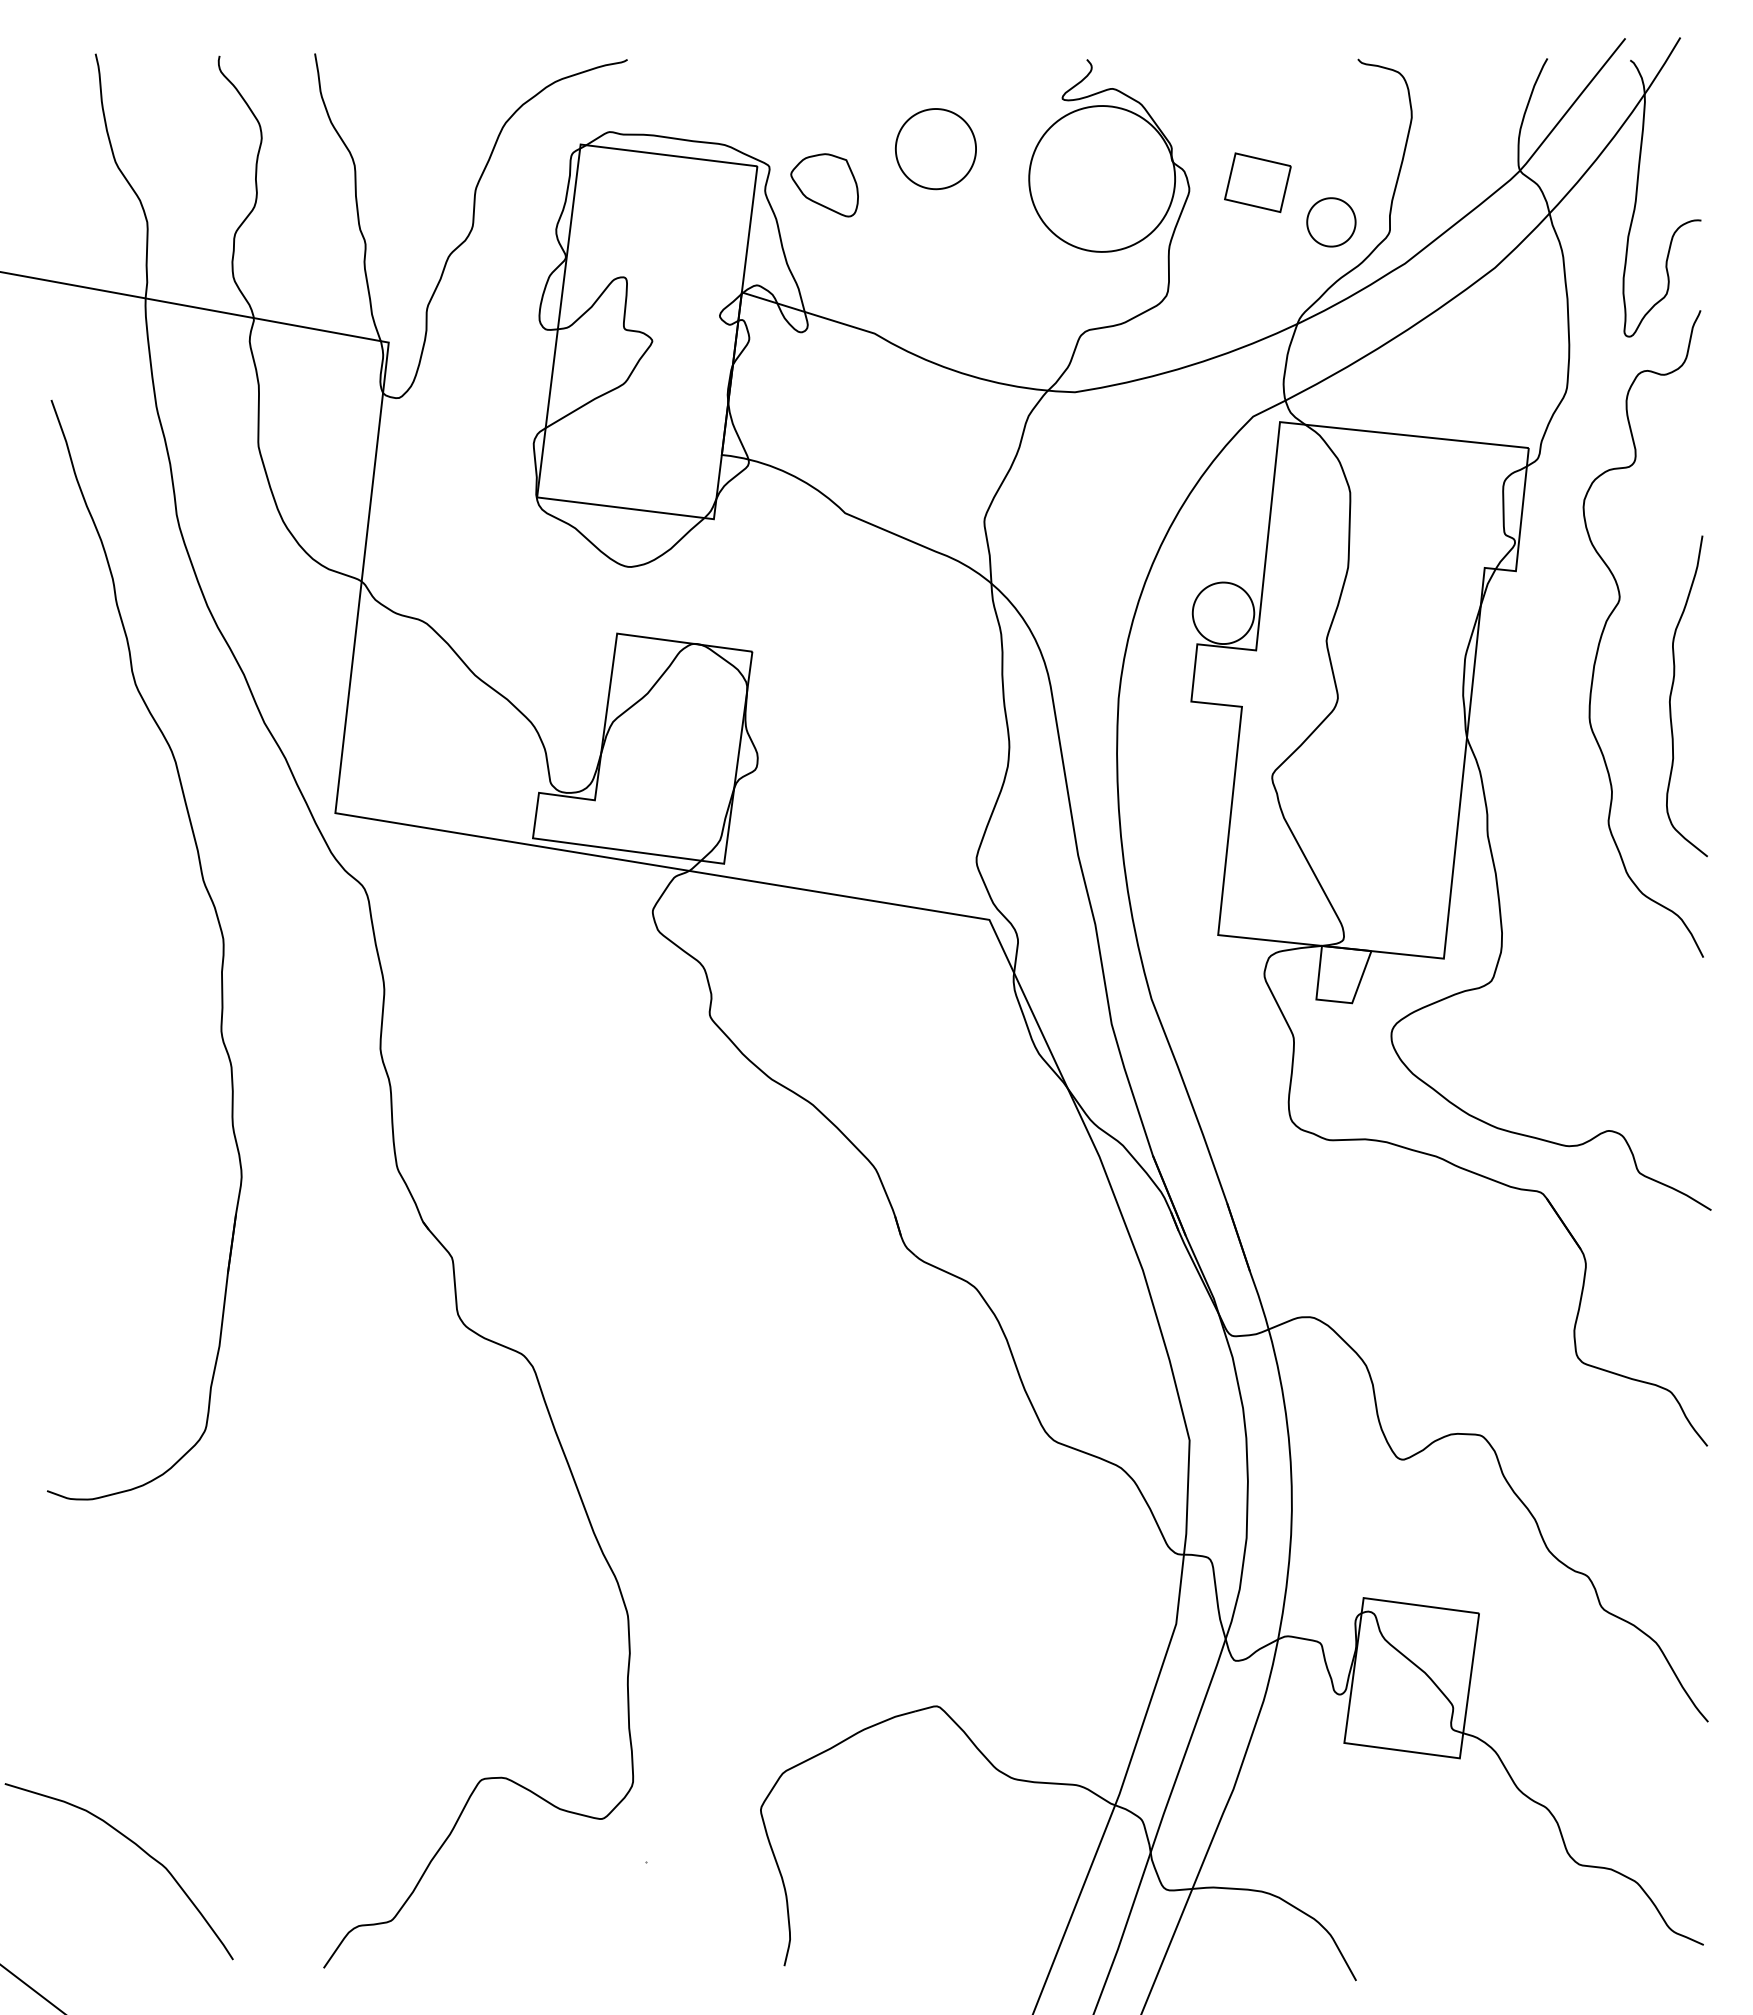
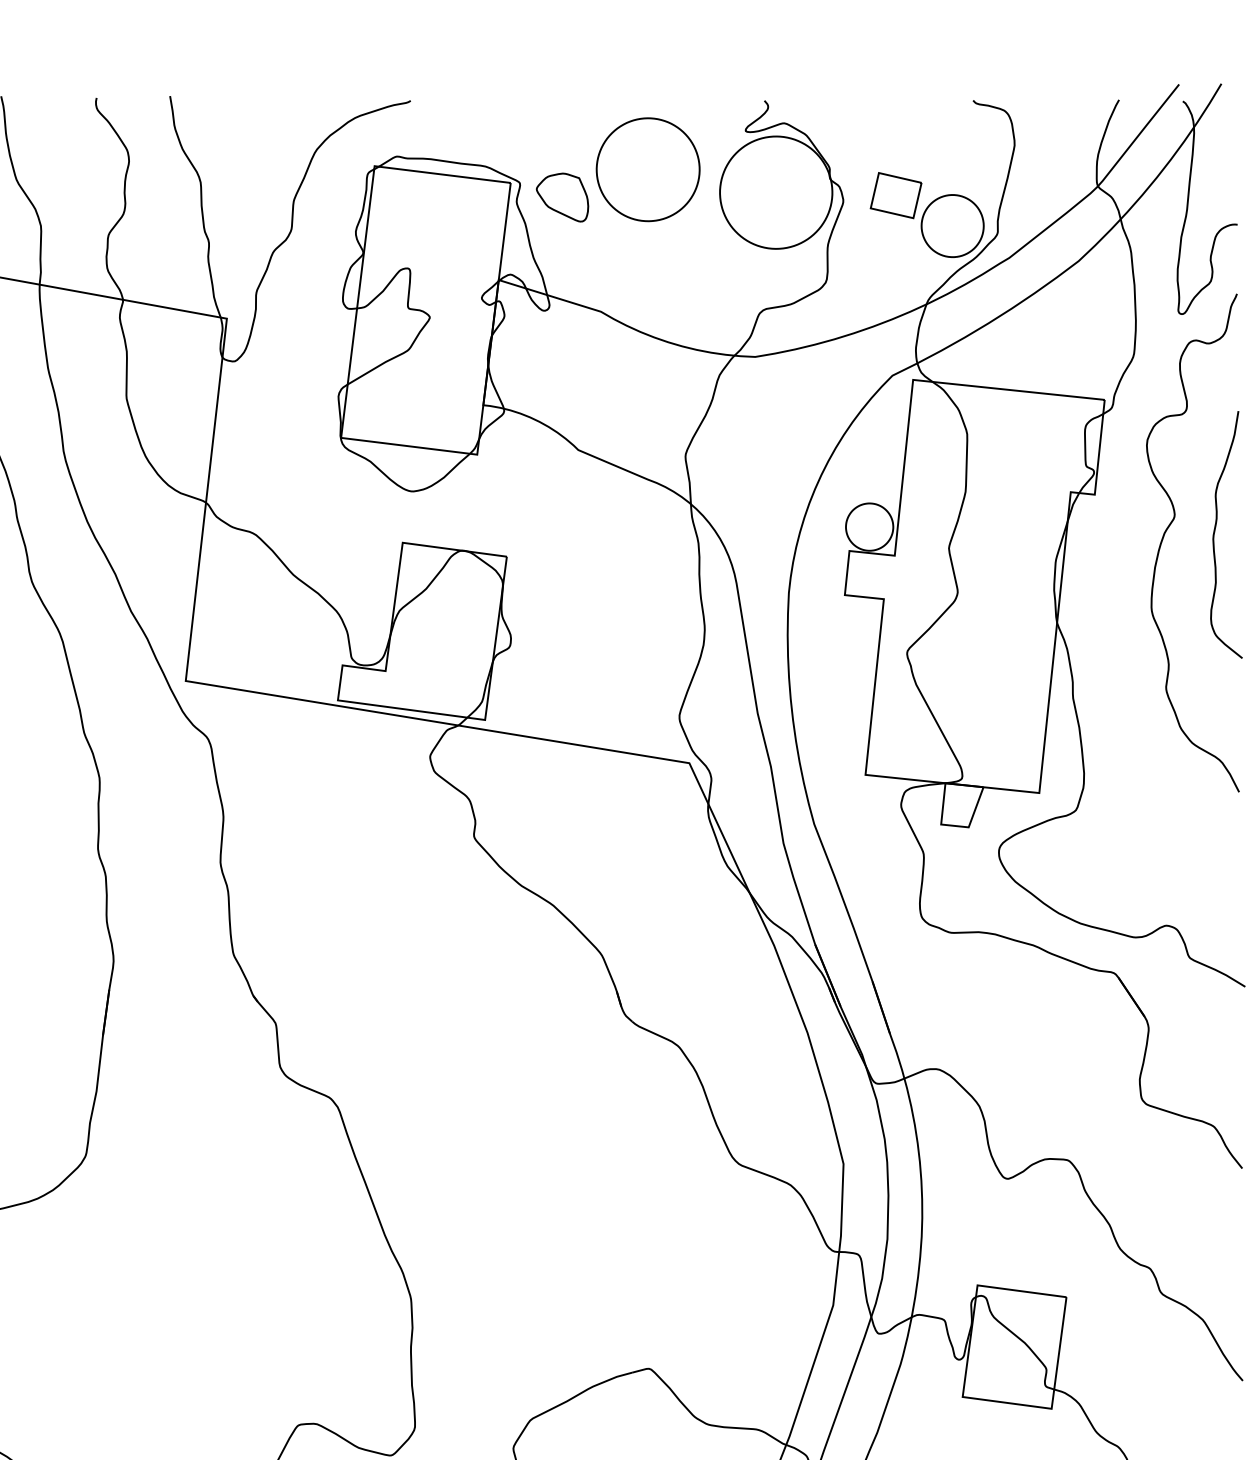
part: (935, 148) -> (647, 169), size x1.67
part: (1331, 222) -> (952, 226), size x1.67
curve: (1672, 691) -> (1215, 531), moved

